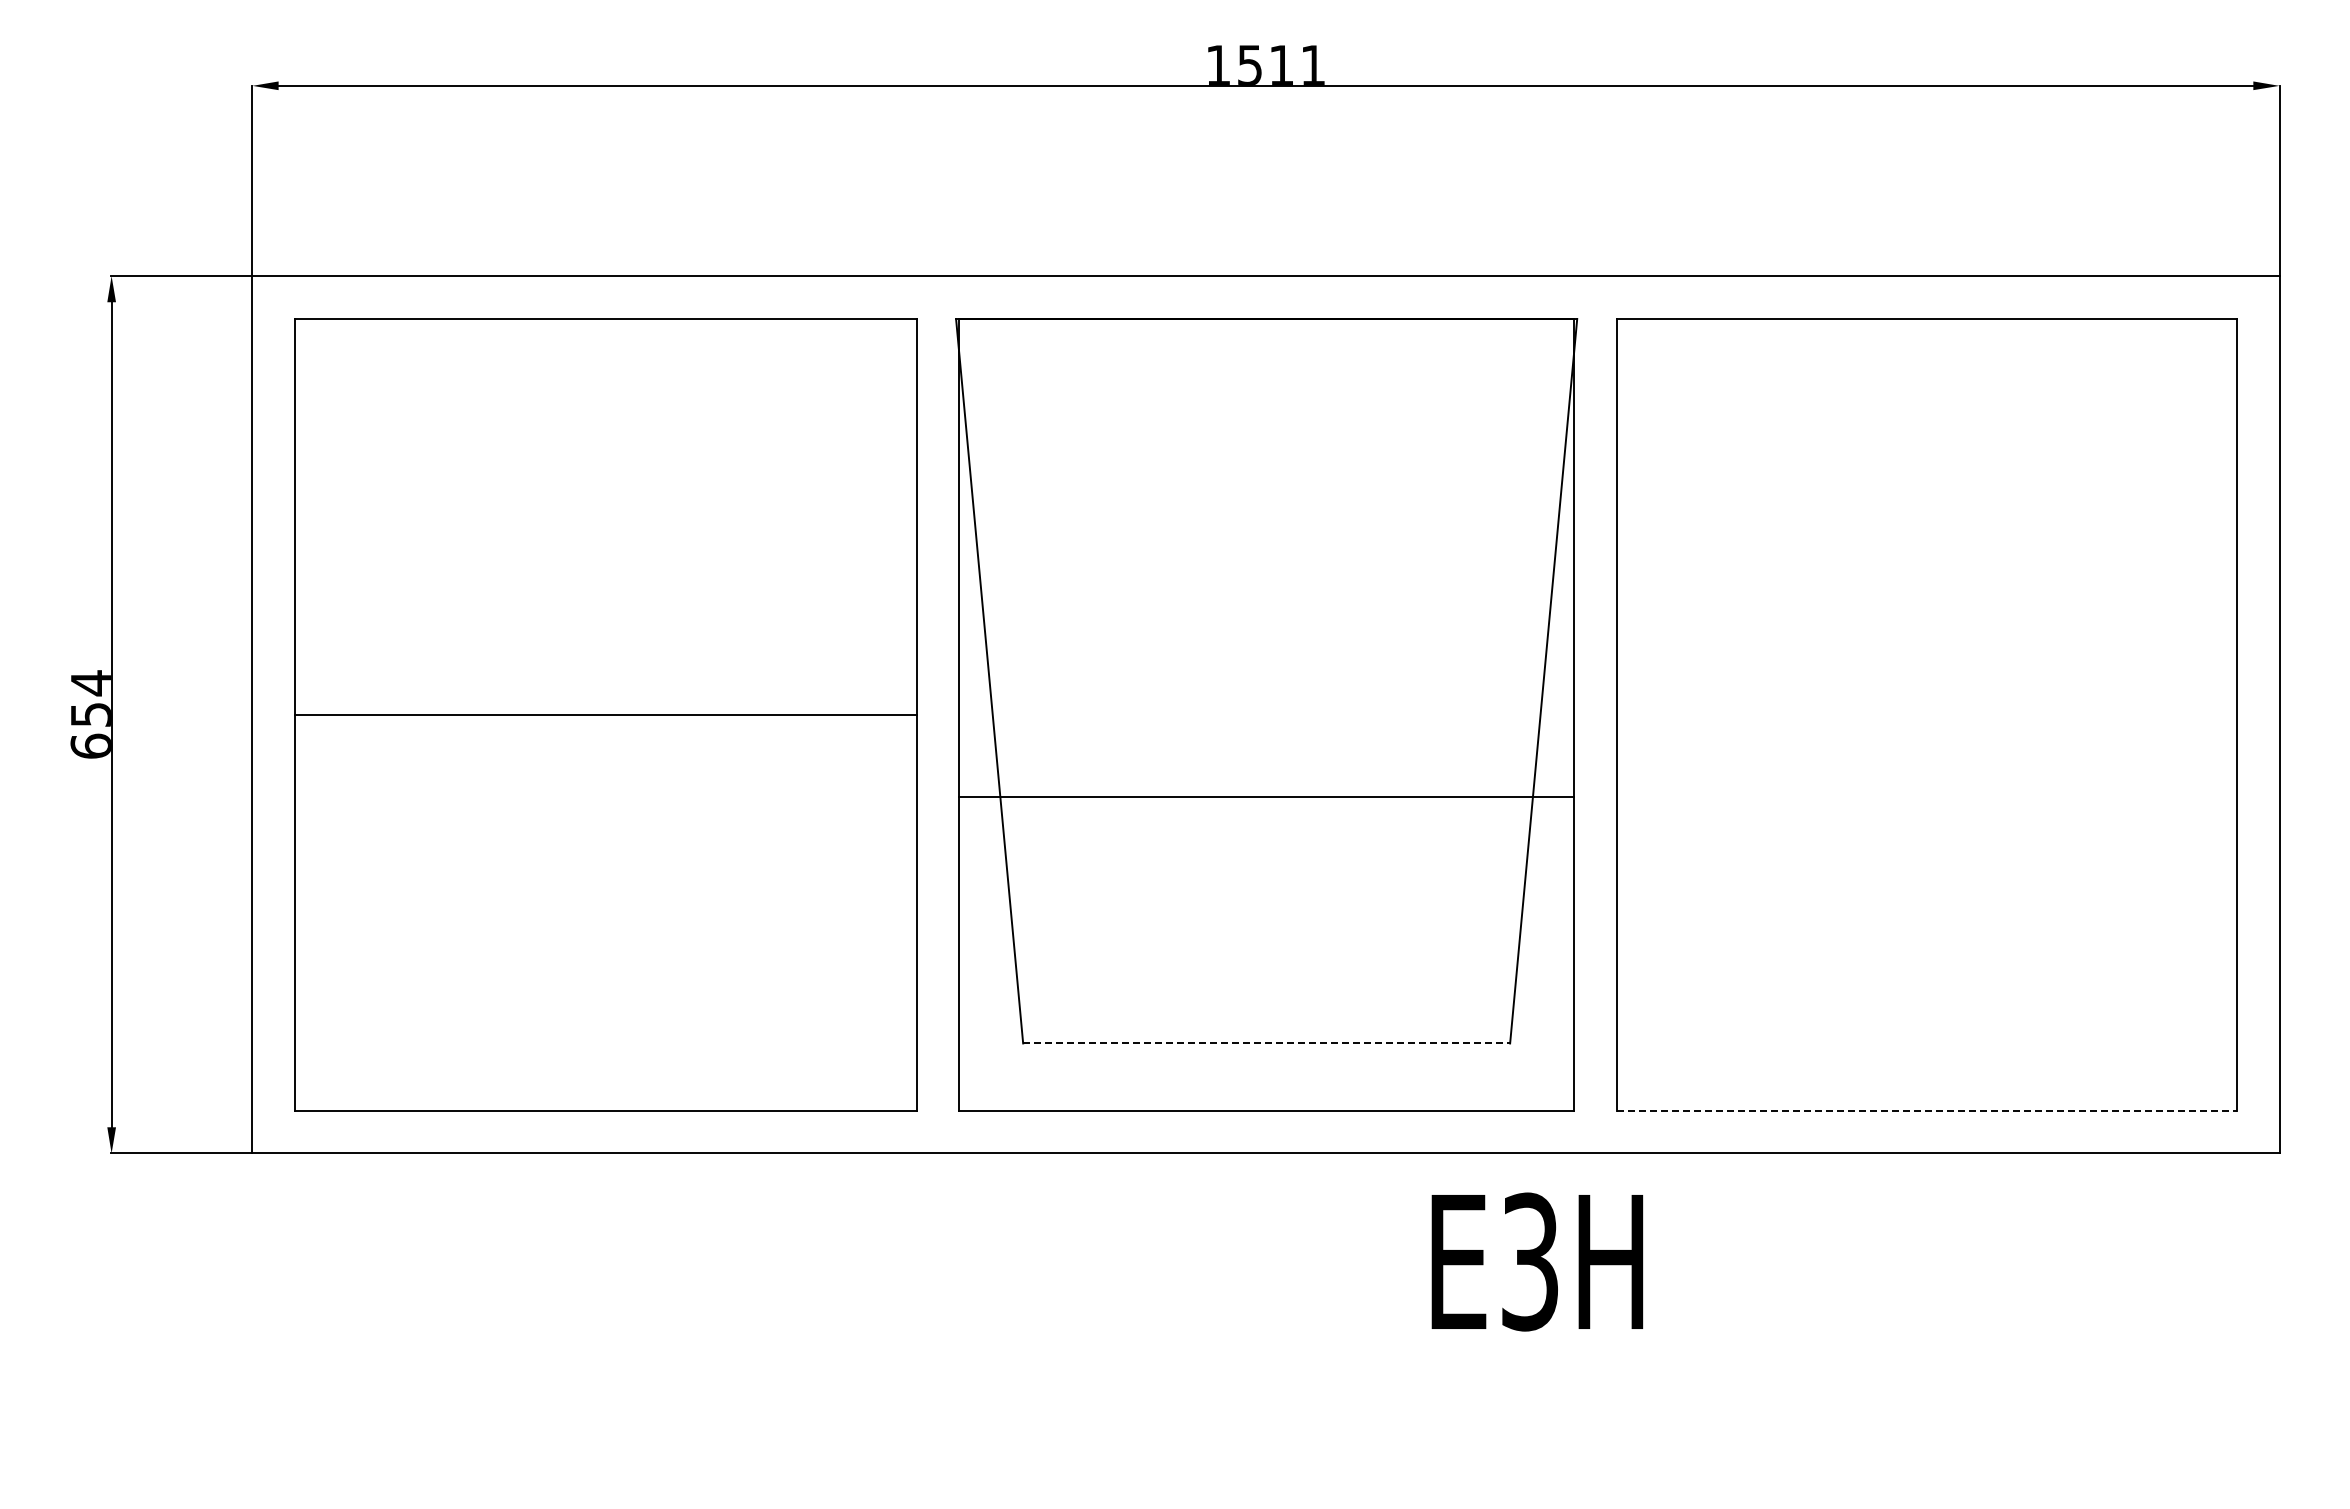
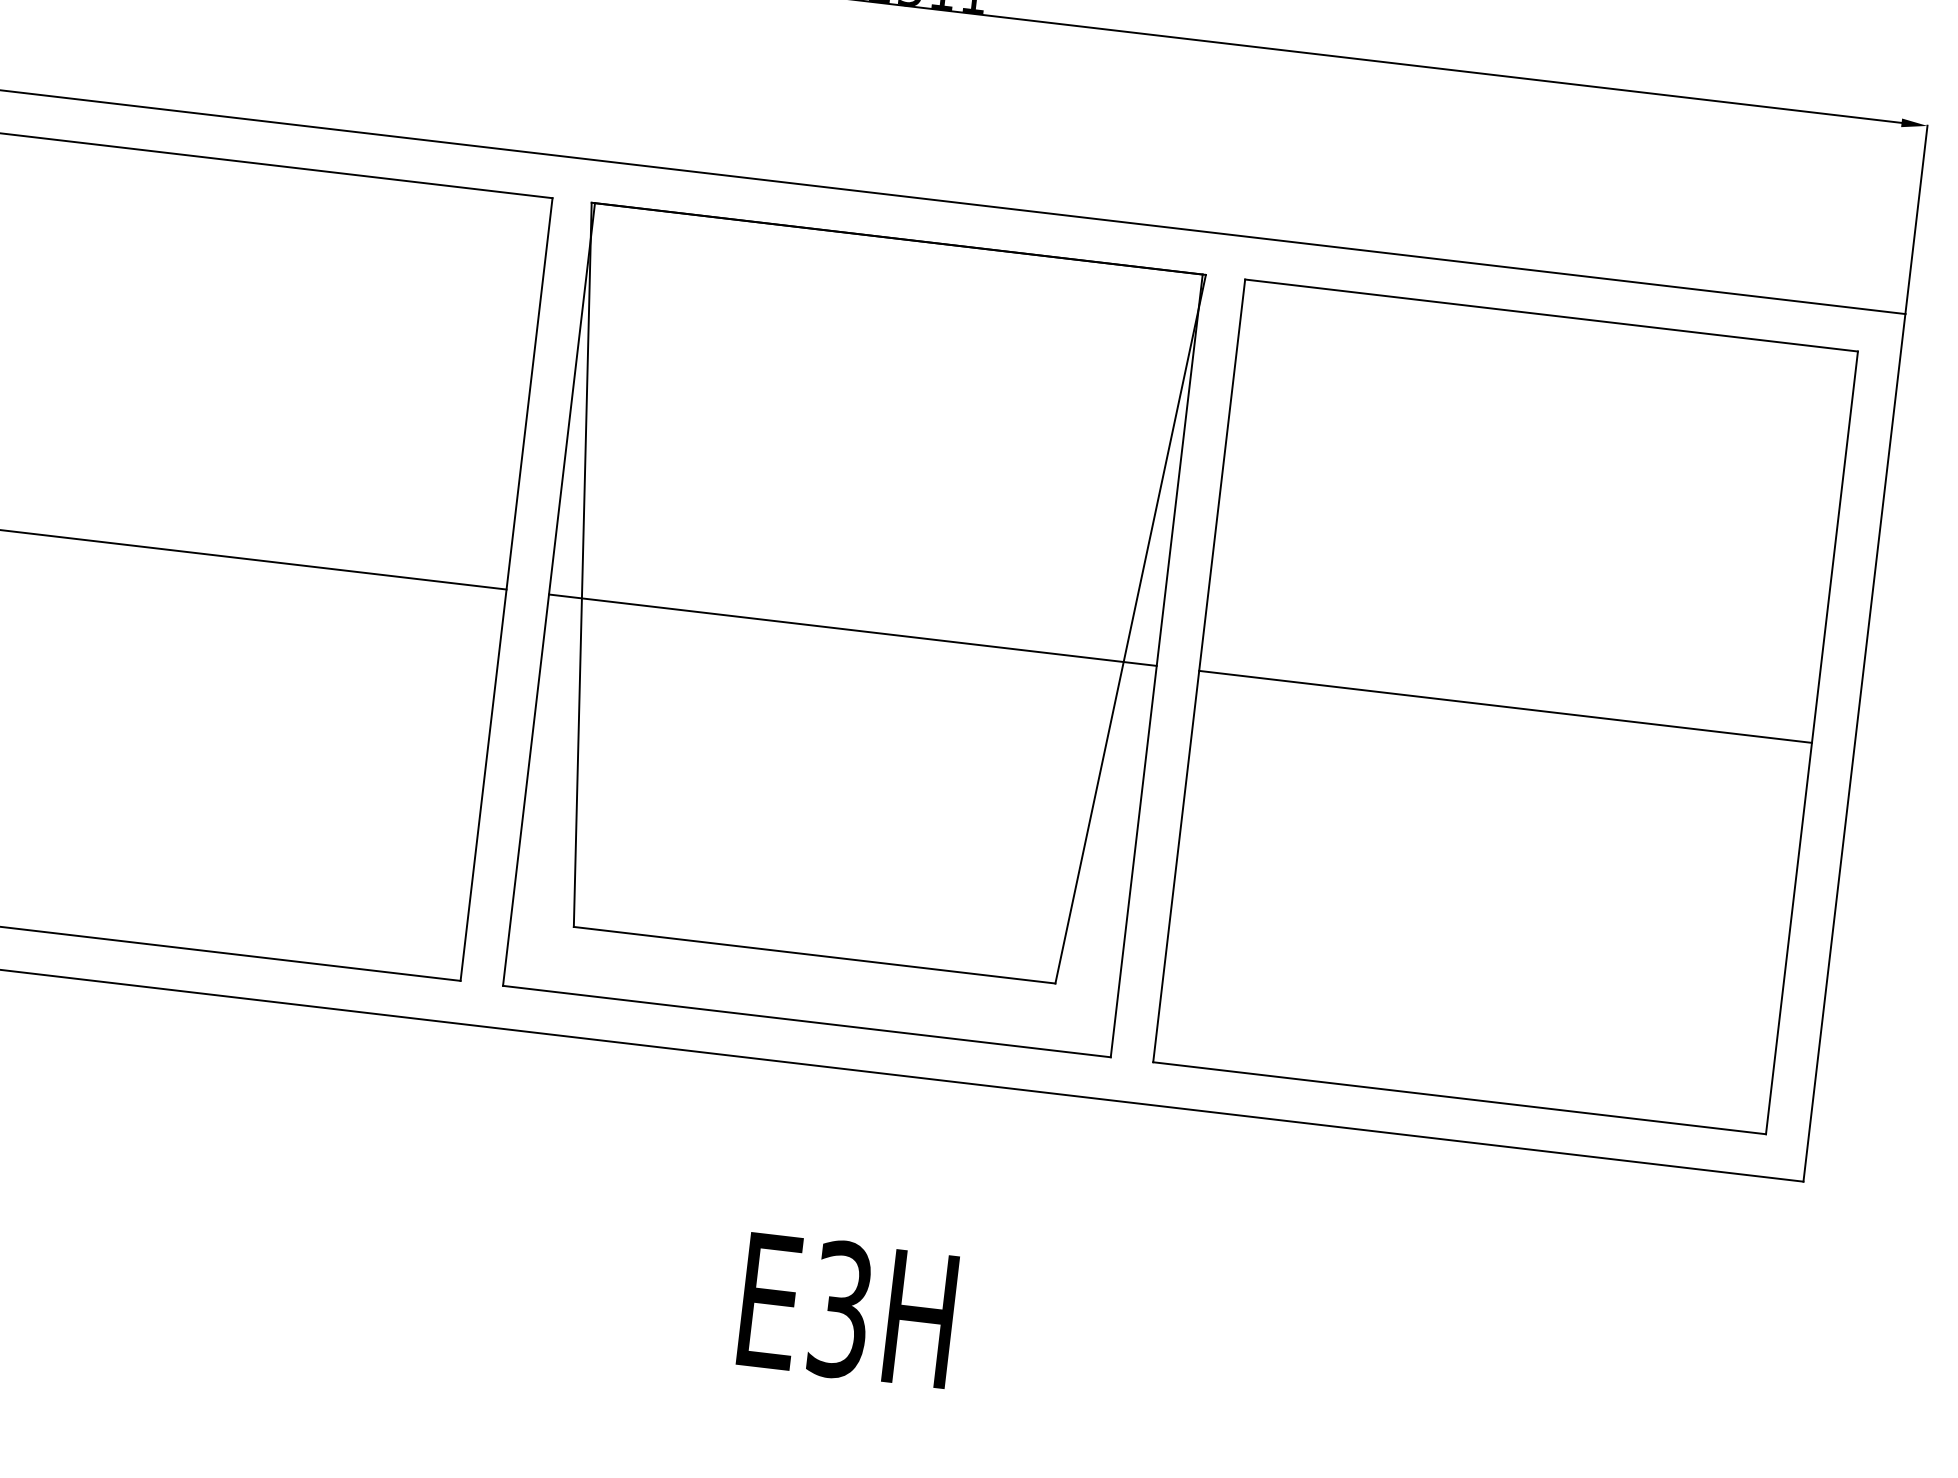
line: (1926, 714) -> (1505, 706), added
line: (1266, 796) -> (852, 629), moved
line: (1267, 1043) -> (815, 955), dashed -> solid
line: (1926, 1110) -> (1459, 1098), dashed -> solid
text: (1537, 1261) -> (847, 1310), moved

